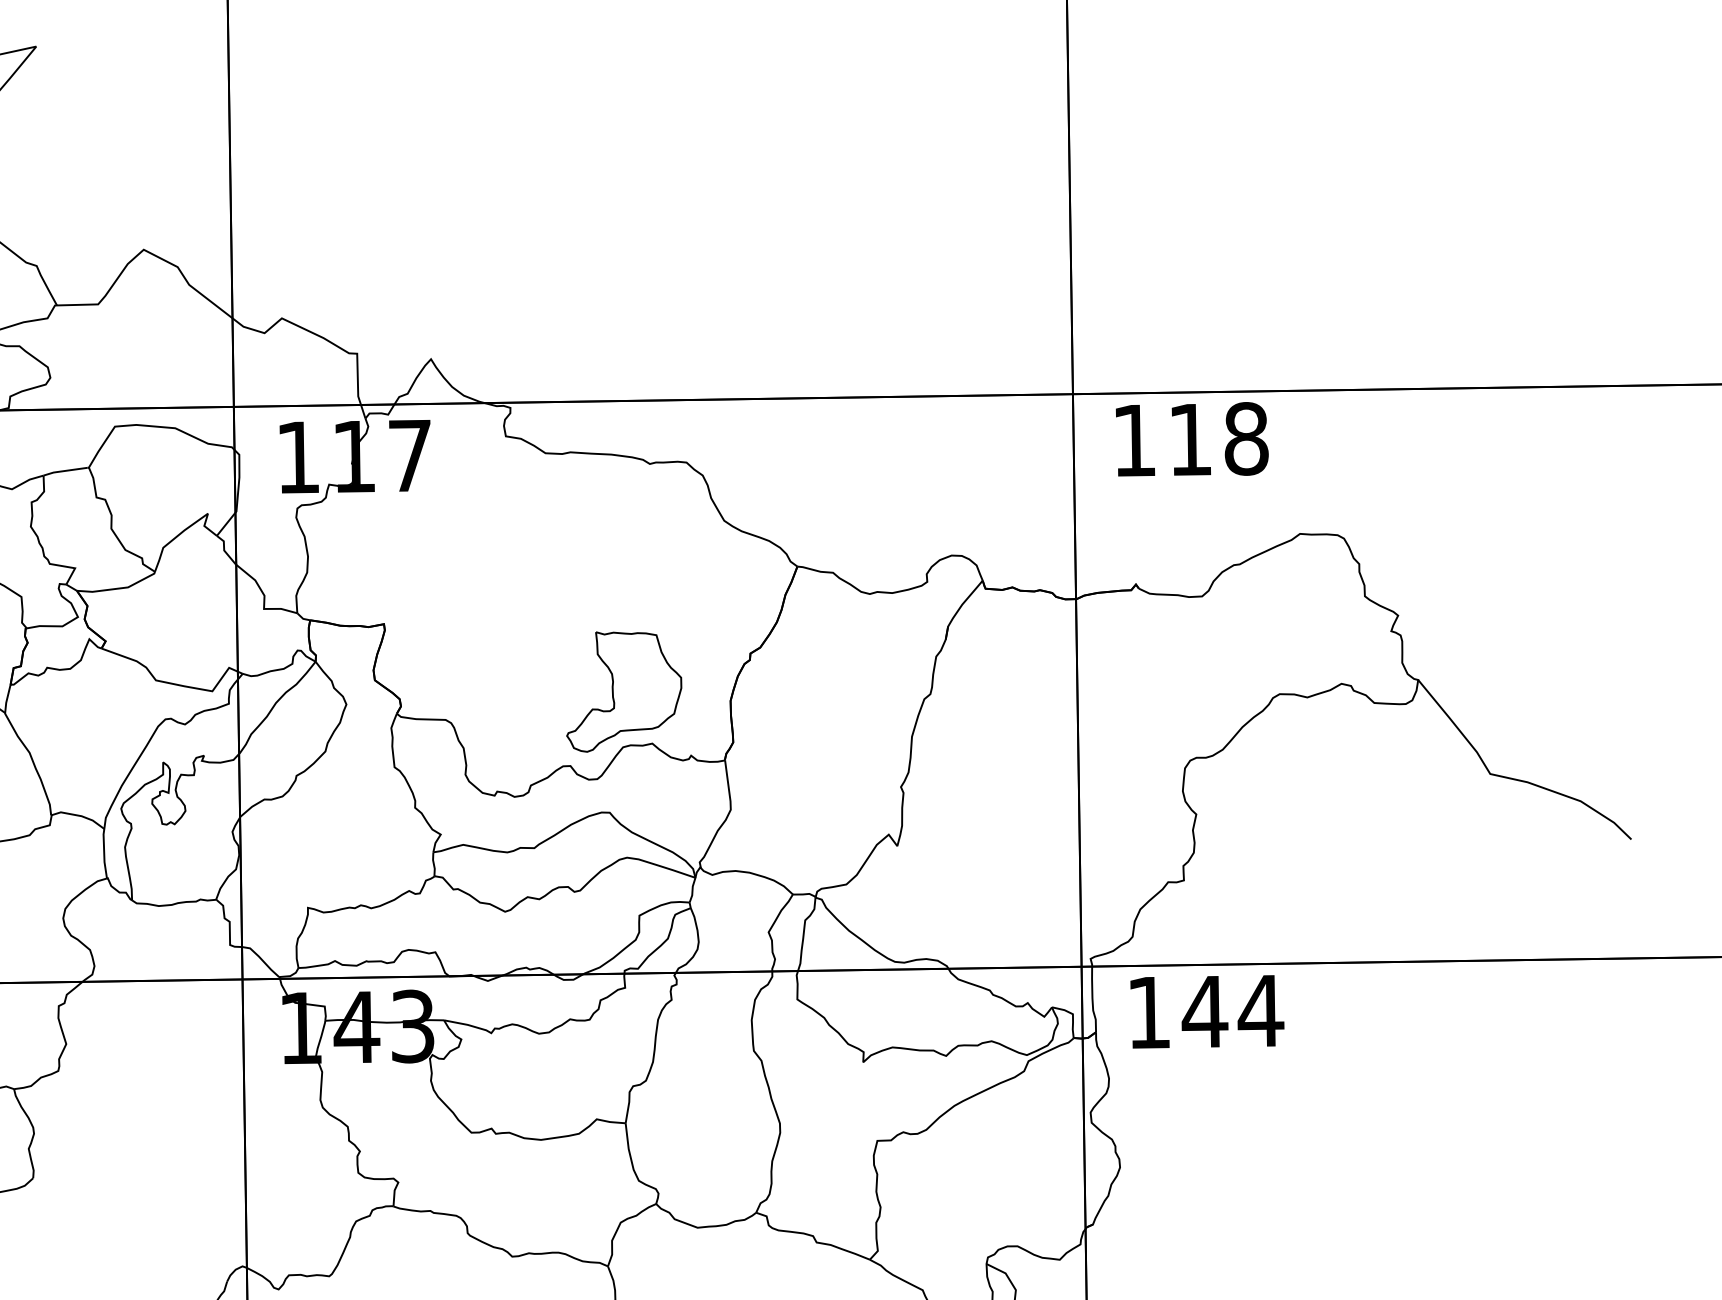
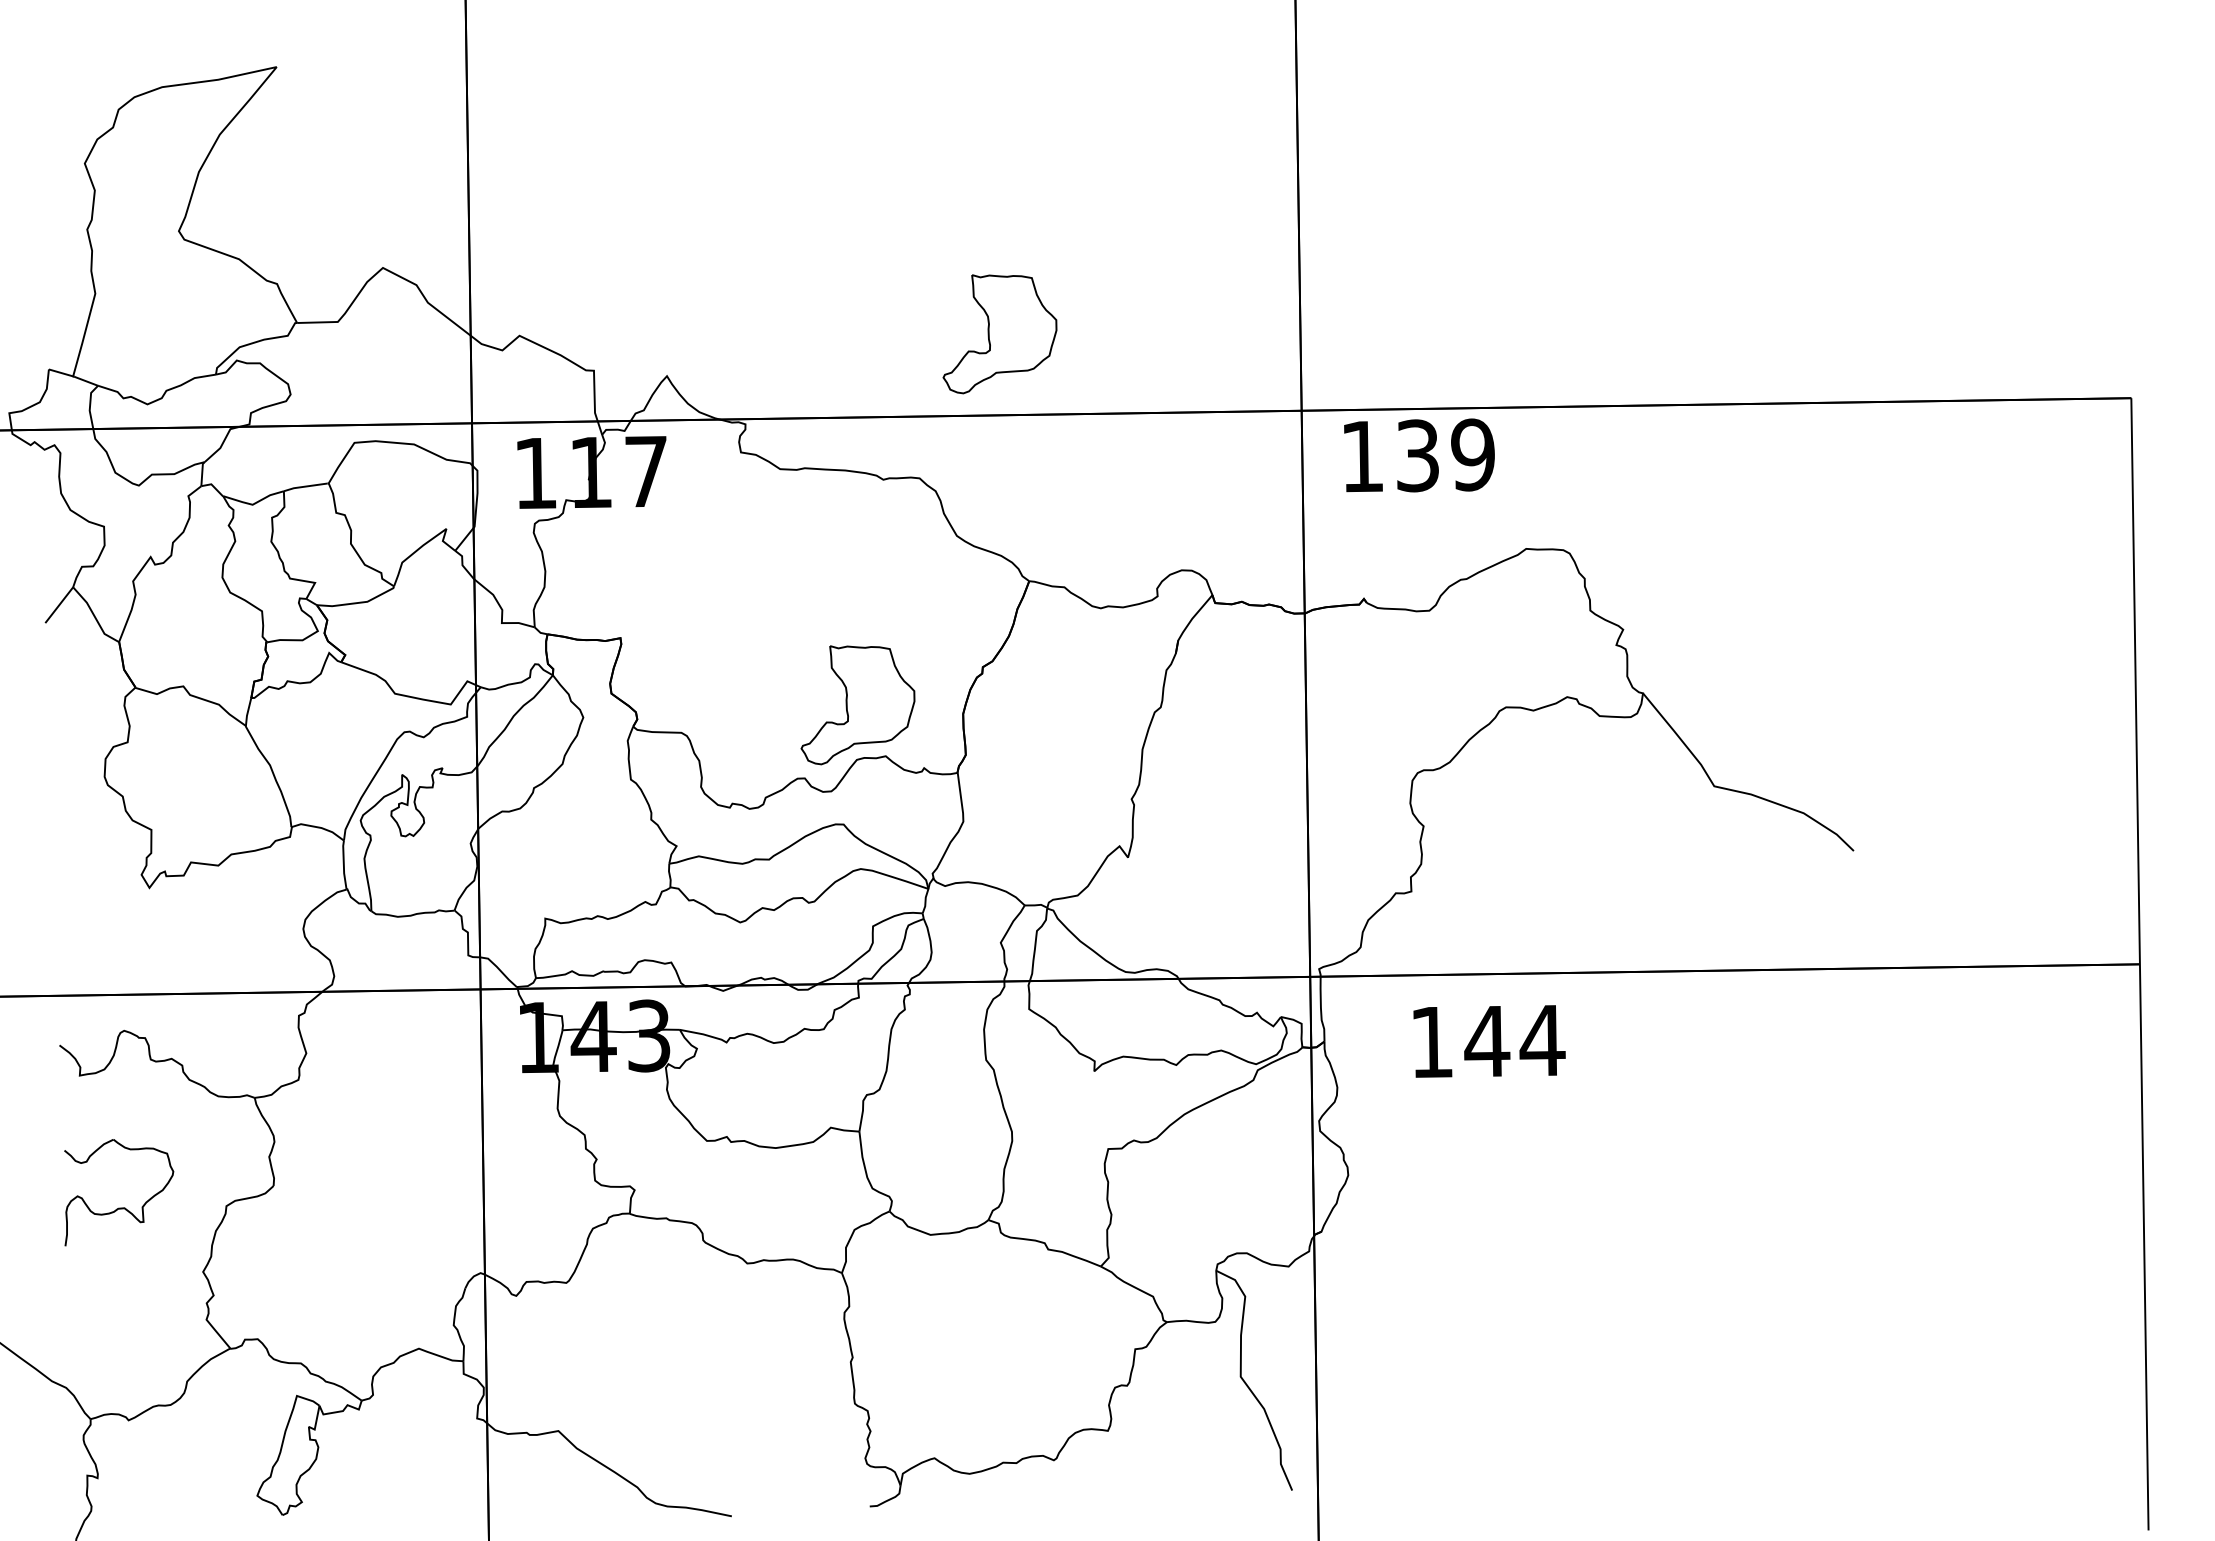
part: (767, 317) -> (999, 334), added
text: (1219, 439) -> (1446, 455), 118 -> 139
text: (1207, 1011) -> (1489, 1041), moved

